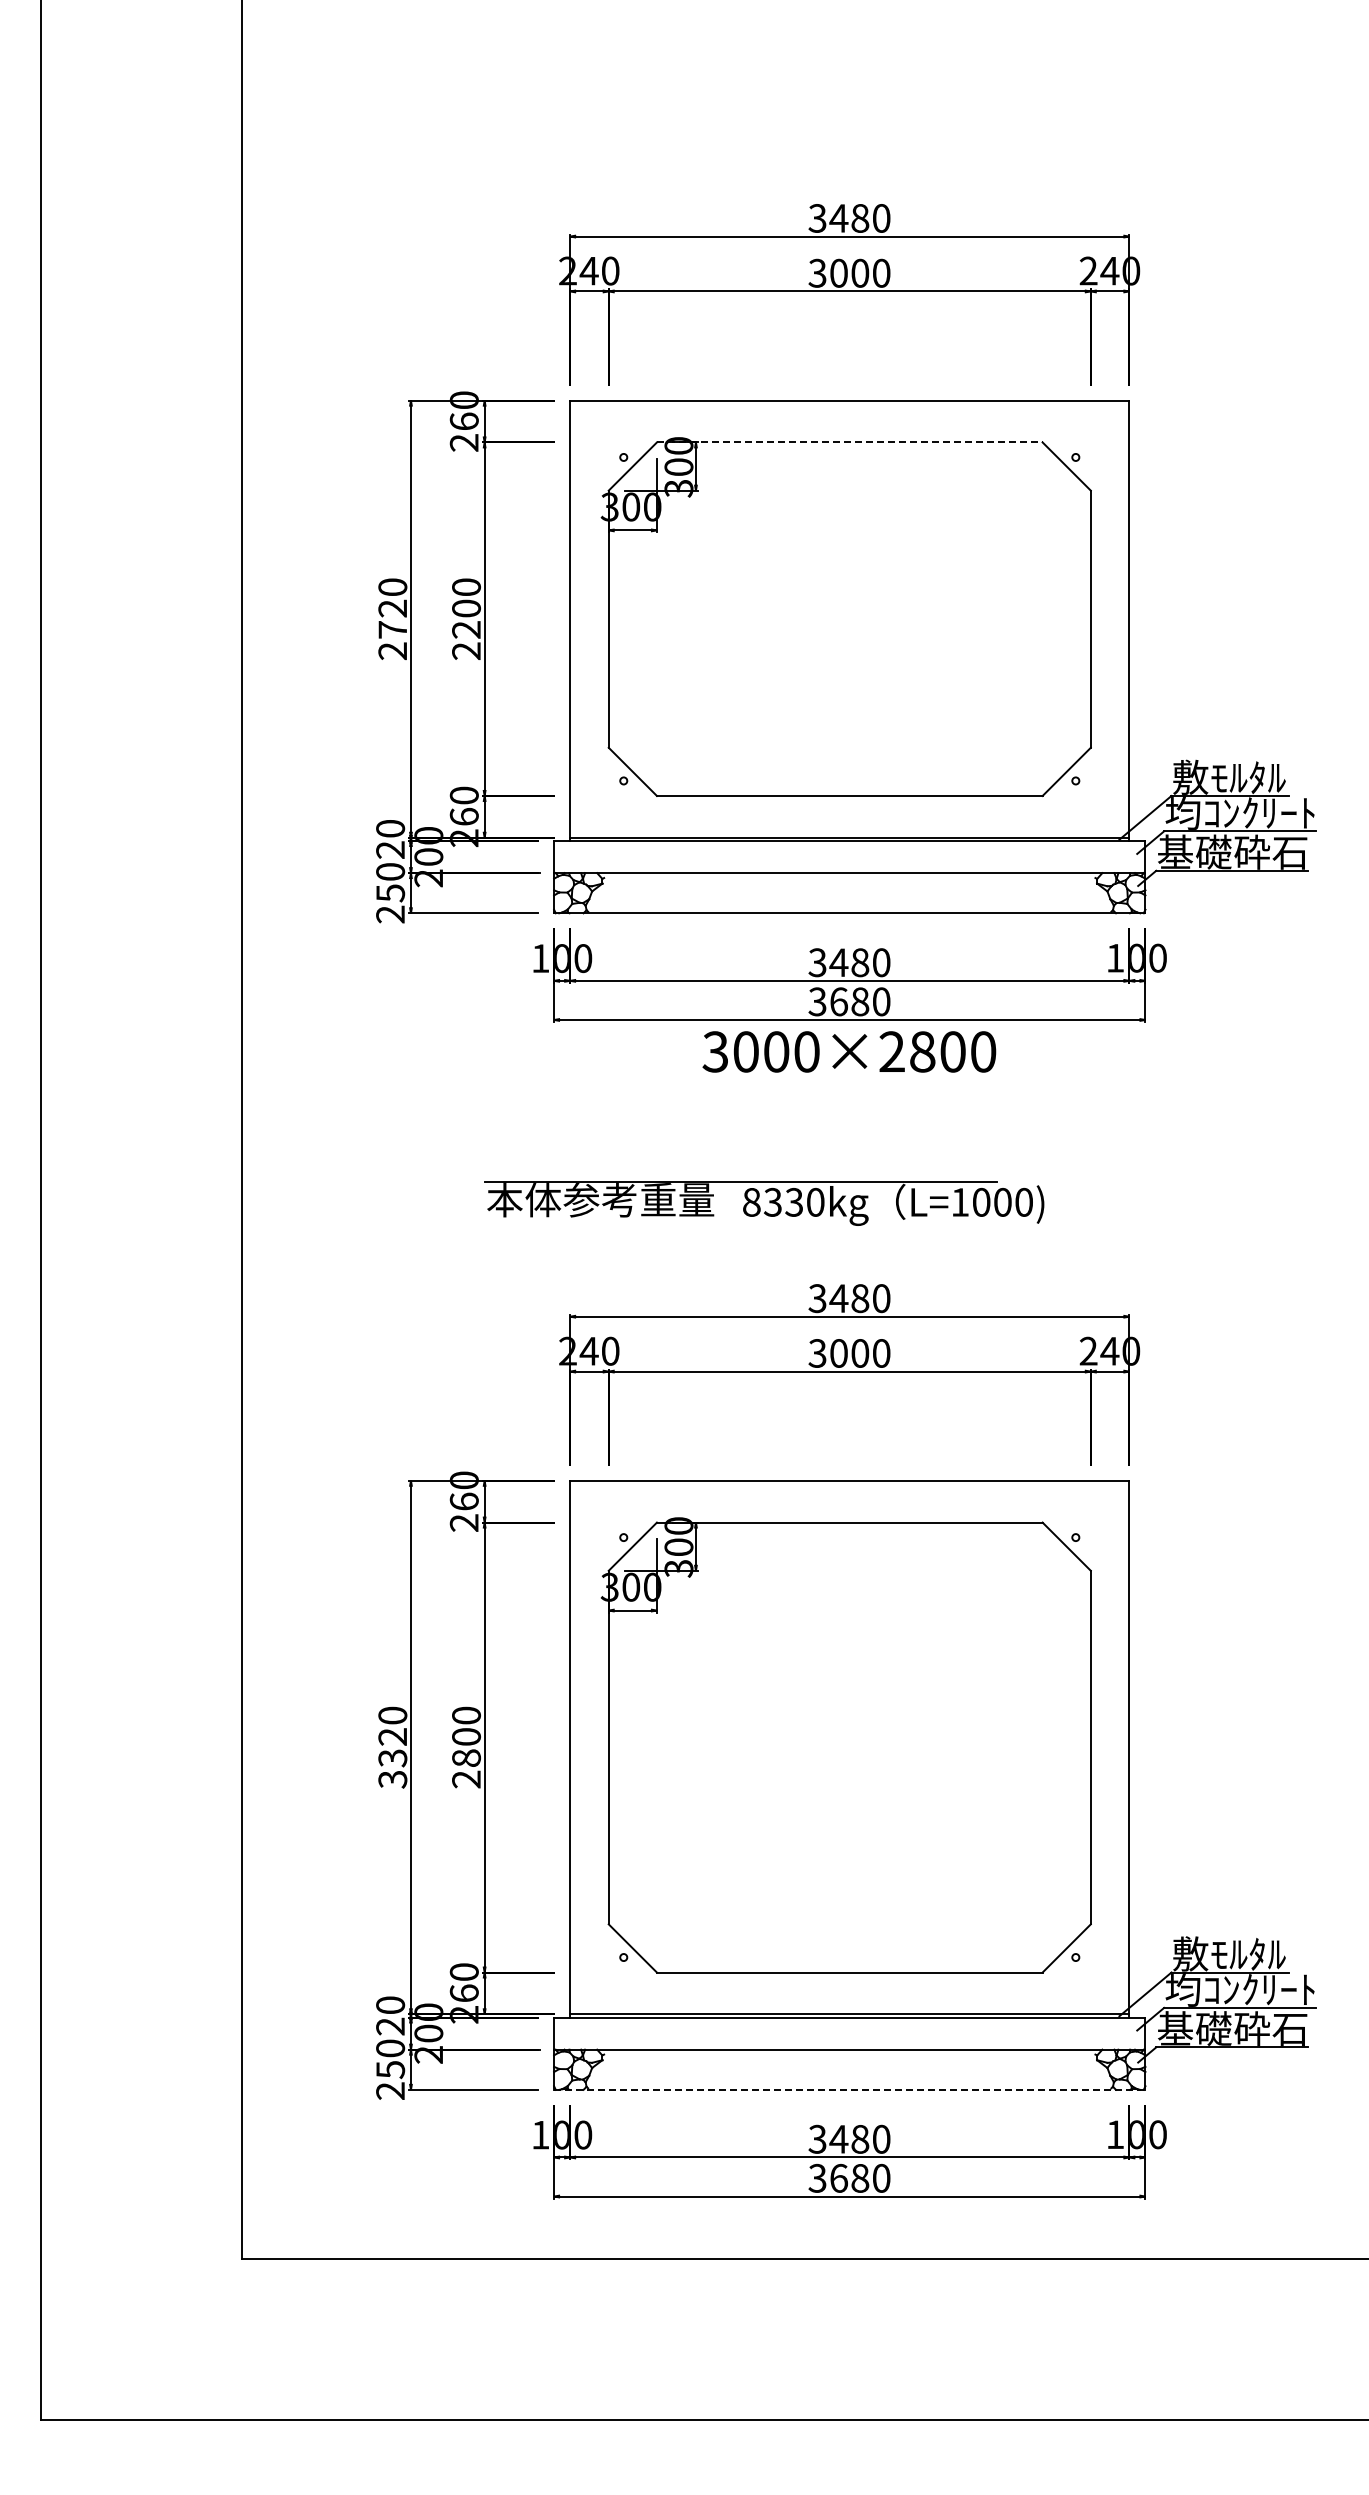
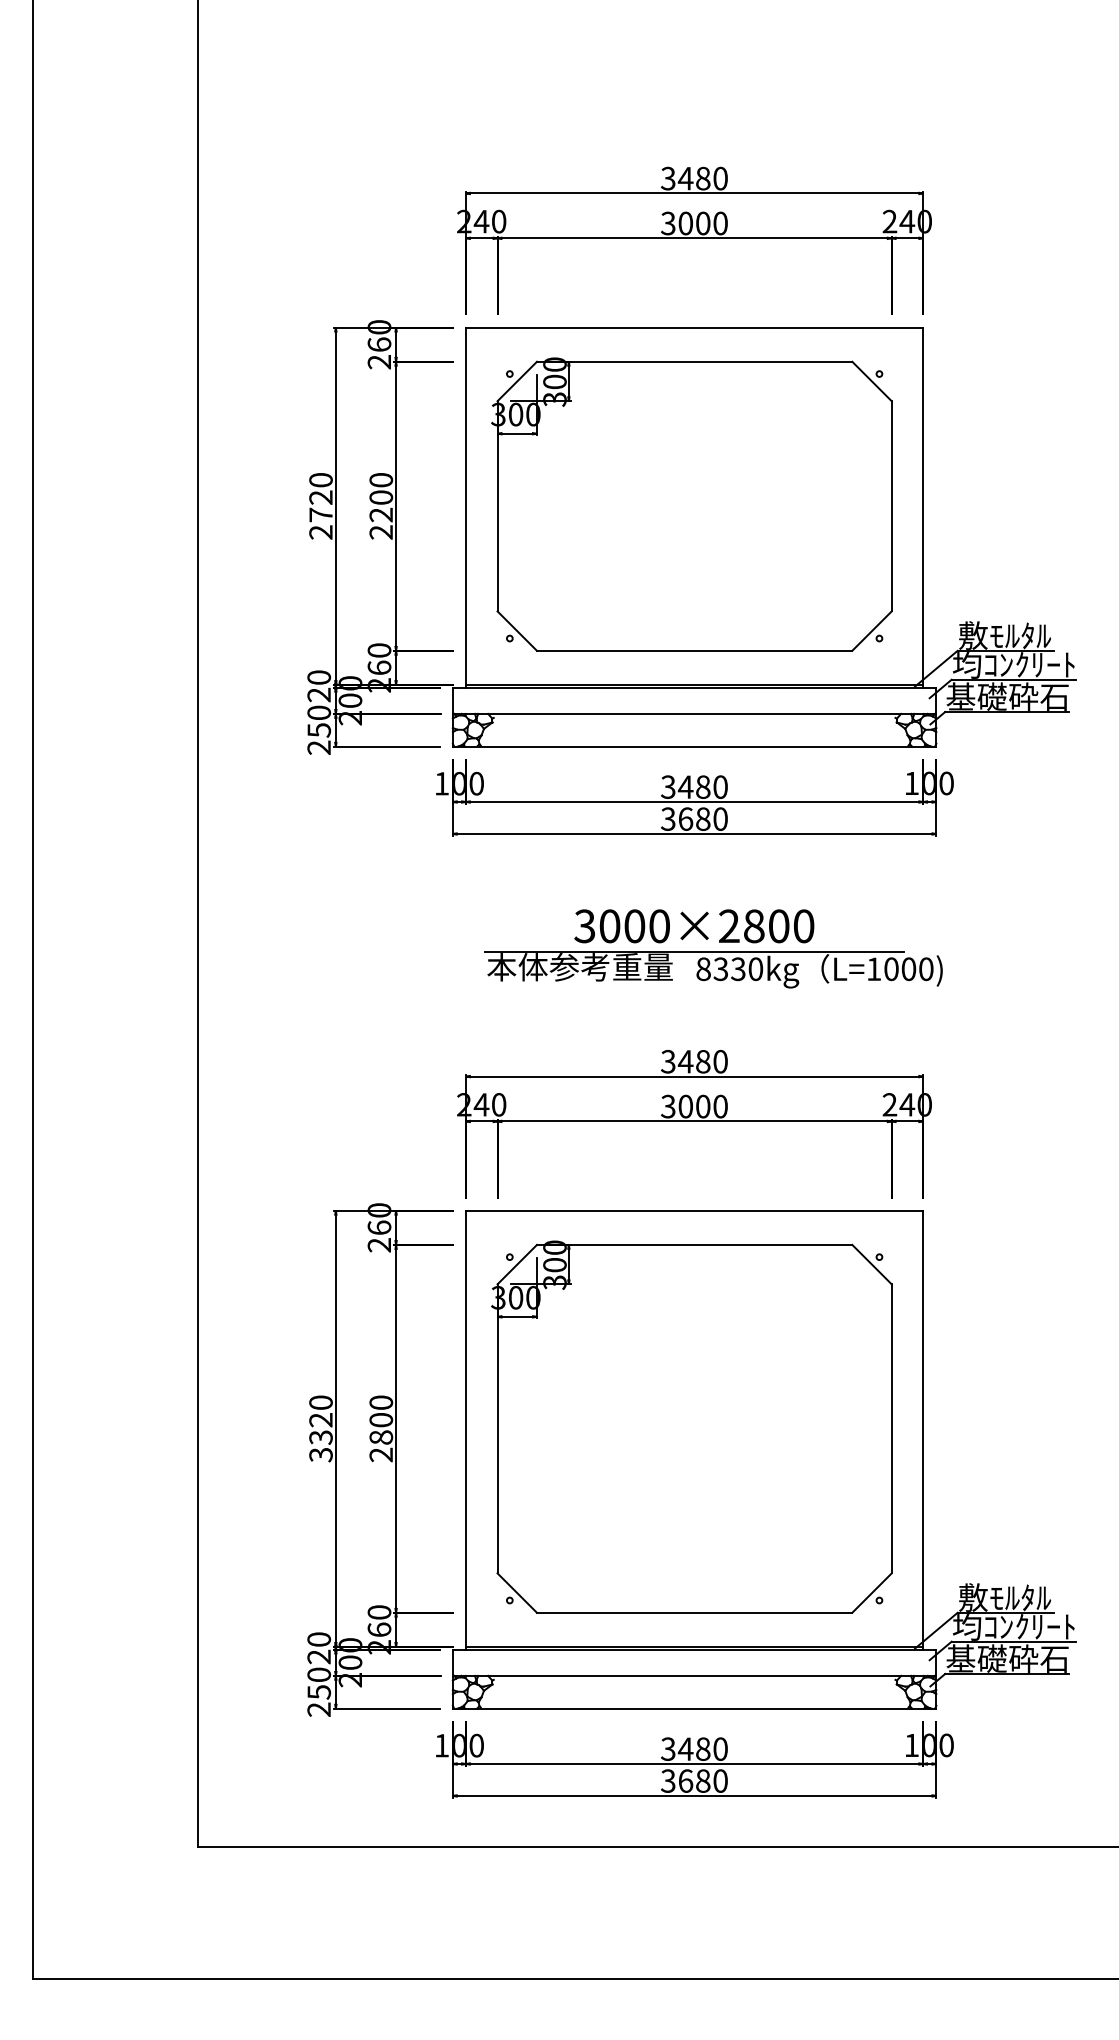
line: (849, 442) -> (694, 361), dashed -> solid
text: (849, 1051) -> (694, 925), moved
part: (764, 1203) -> (714, 970), moved
line: (849, 2089) -> (694, 1708), dashed -> solid

